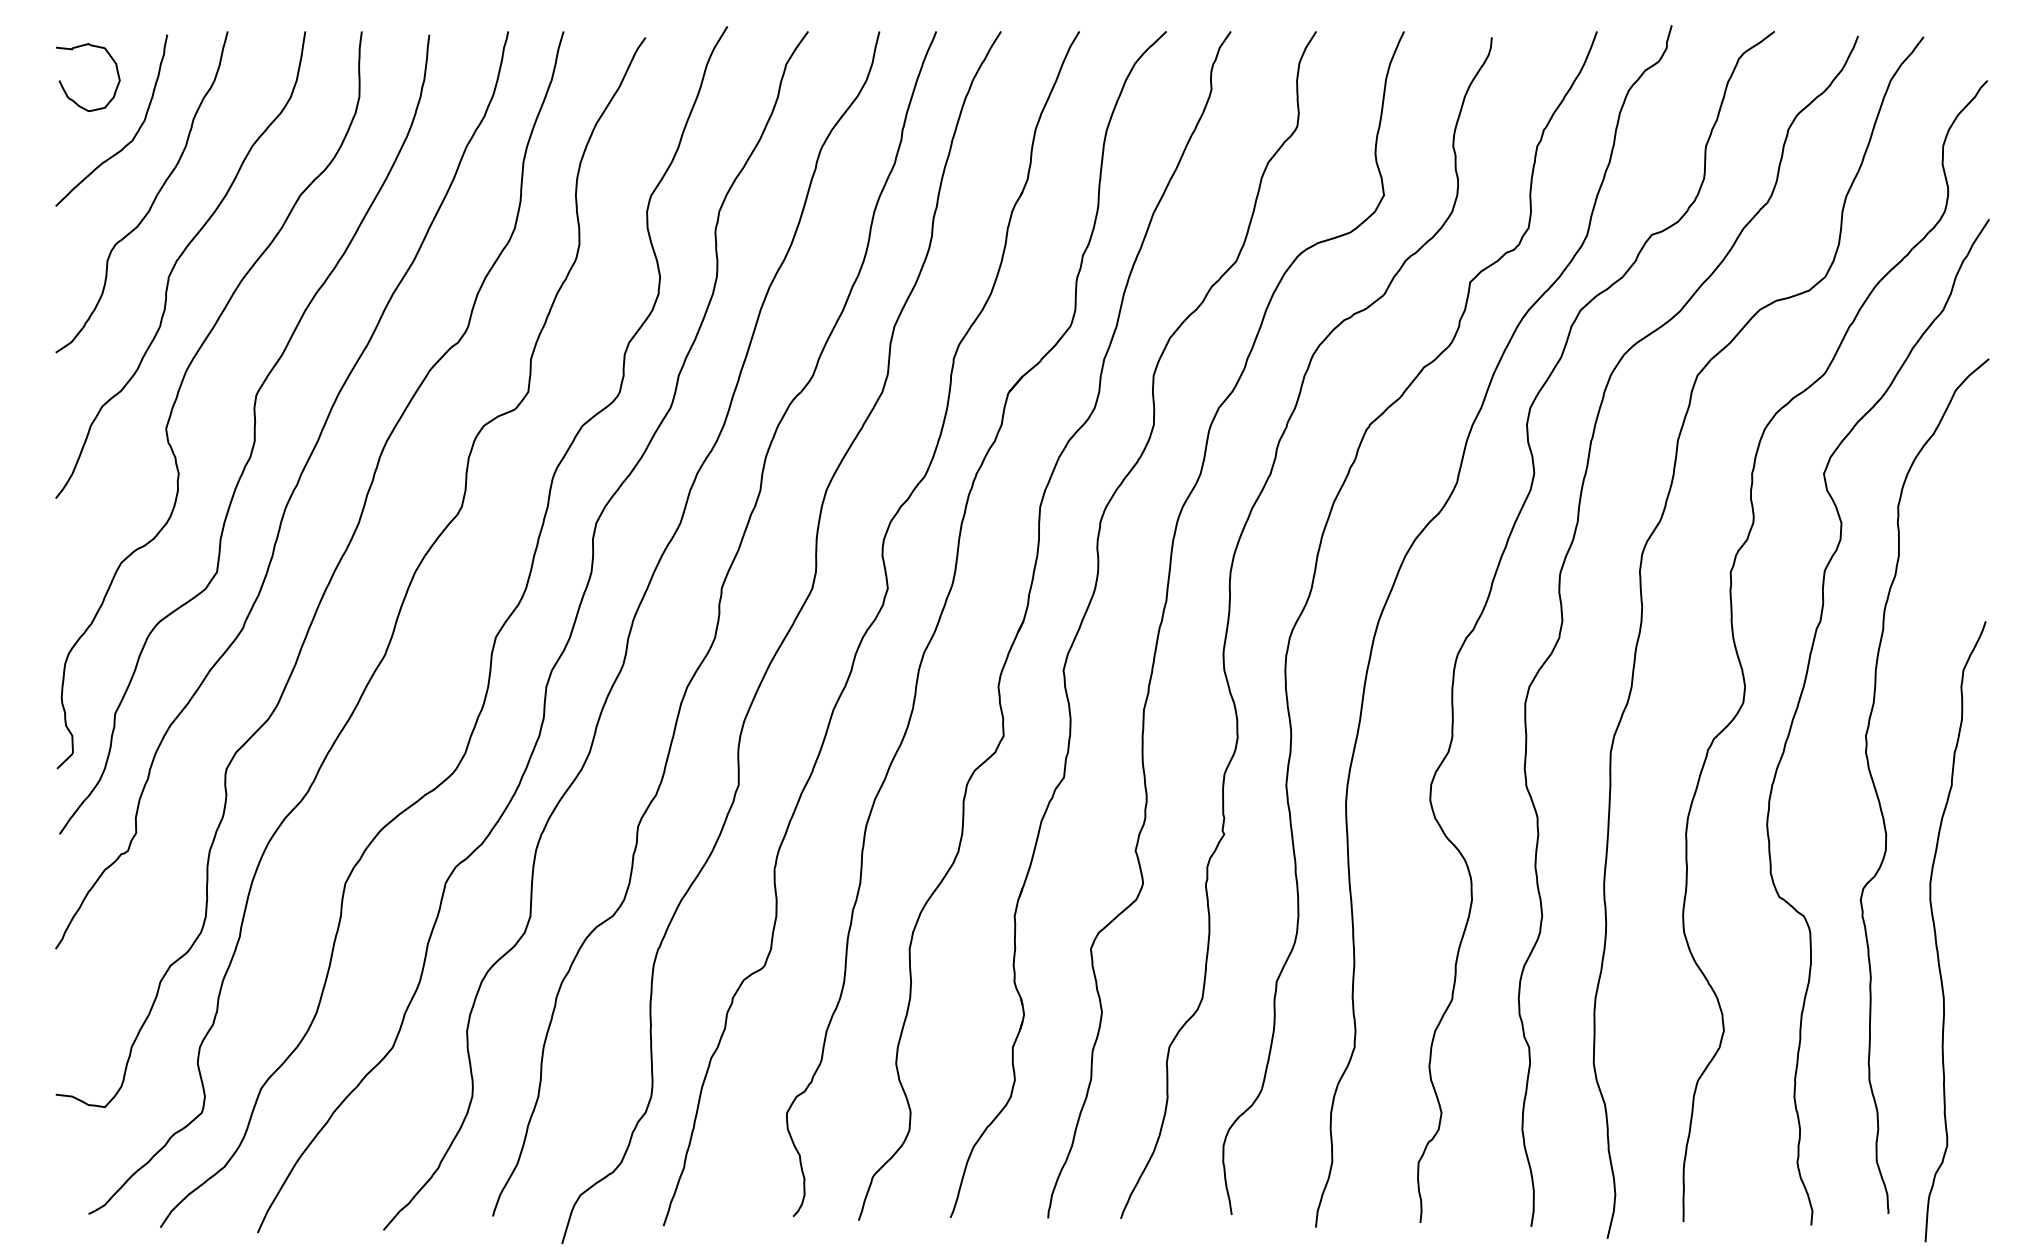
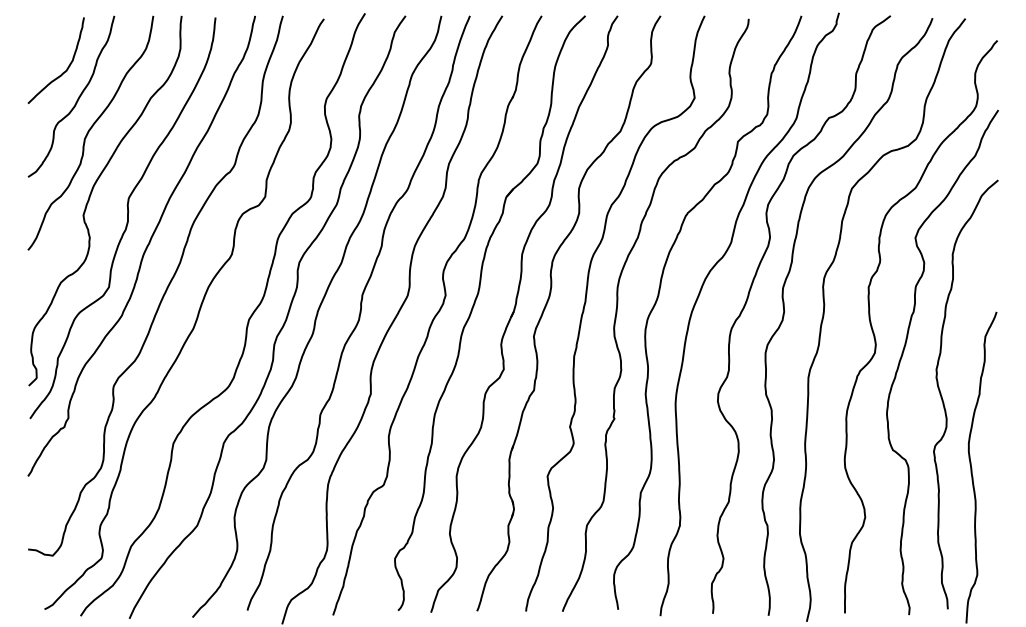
curve: (64, 86) -> (32, 43), removed

